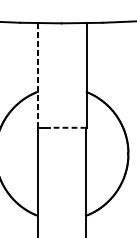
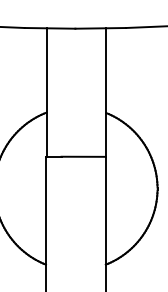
line: (37, 76) -> (46, 93), dashed -> solid
line: (68, 127) -> (83, 156), dashed -> solid

